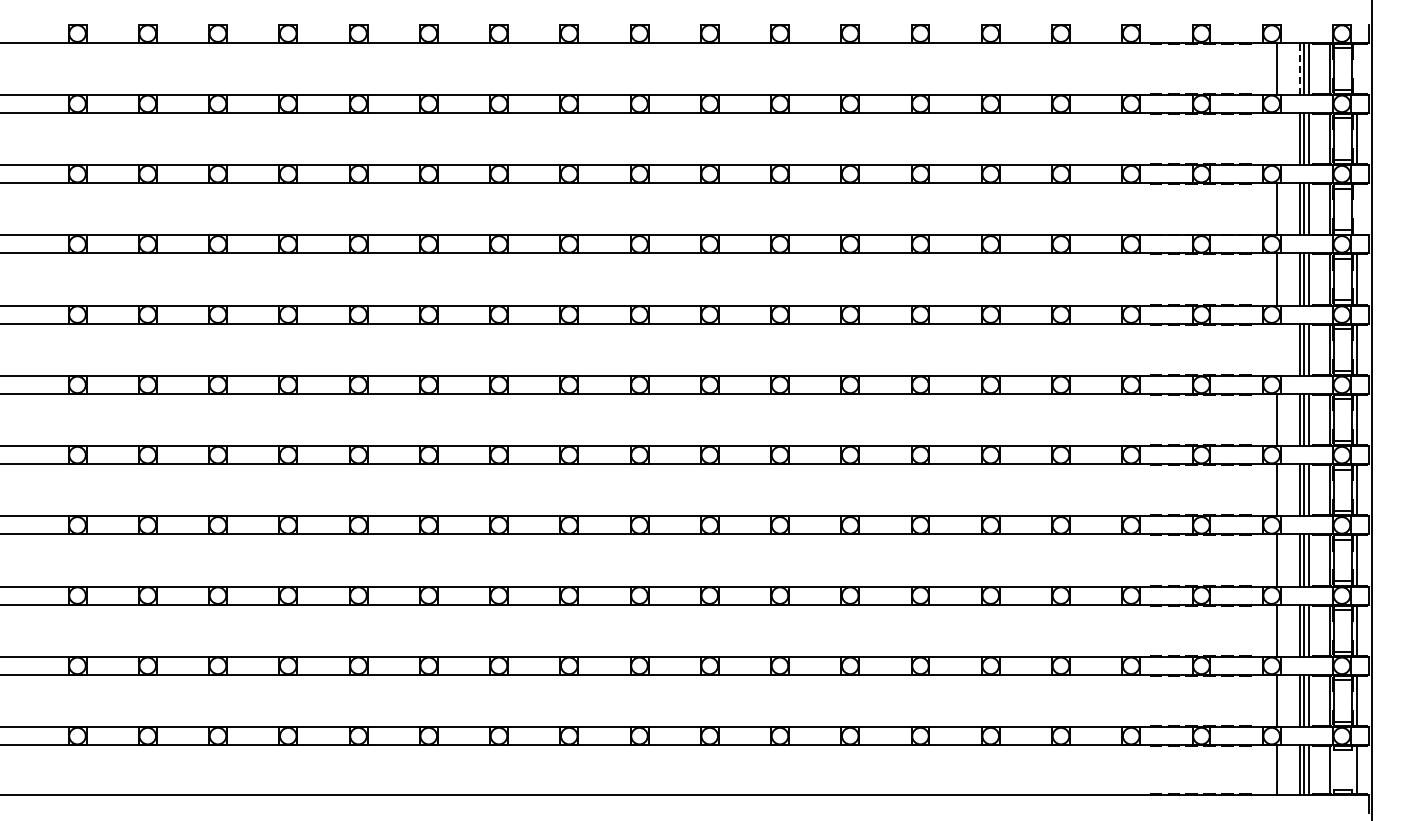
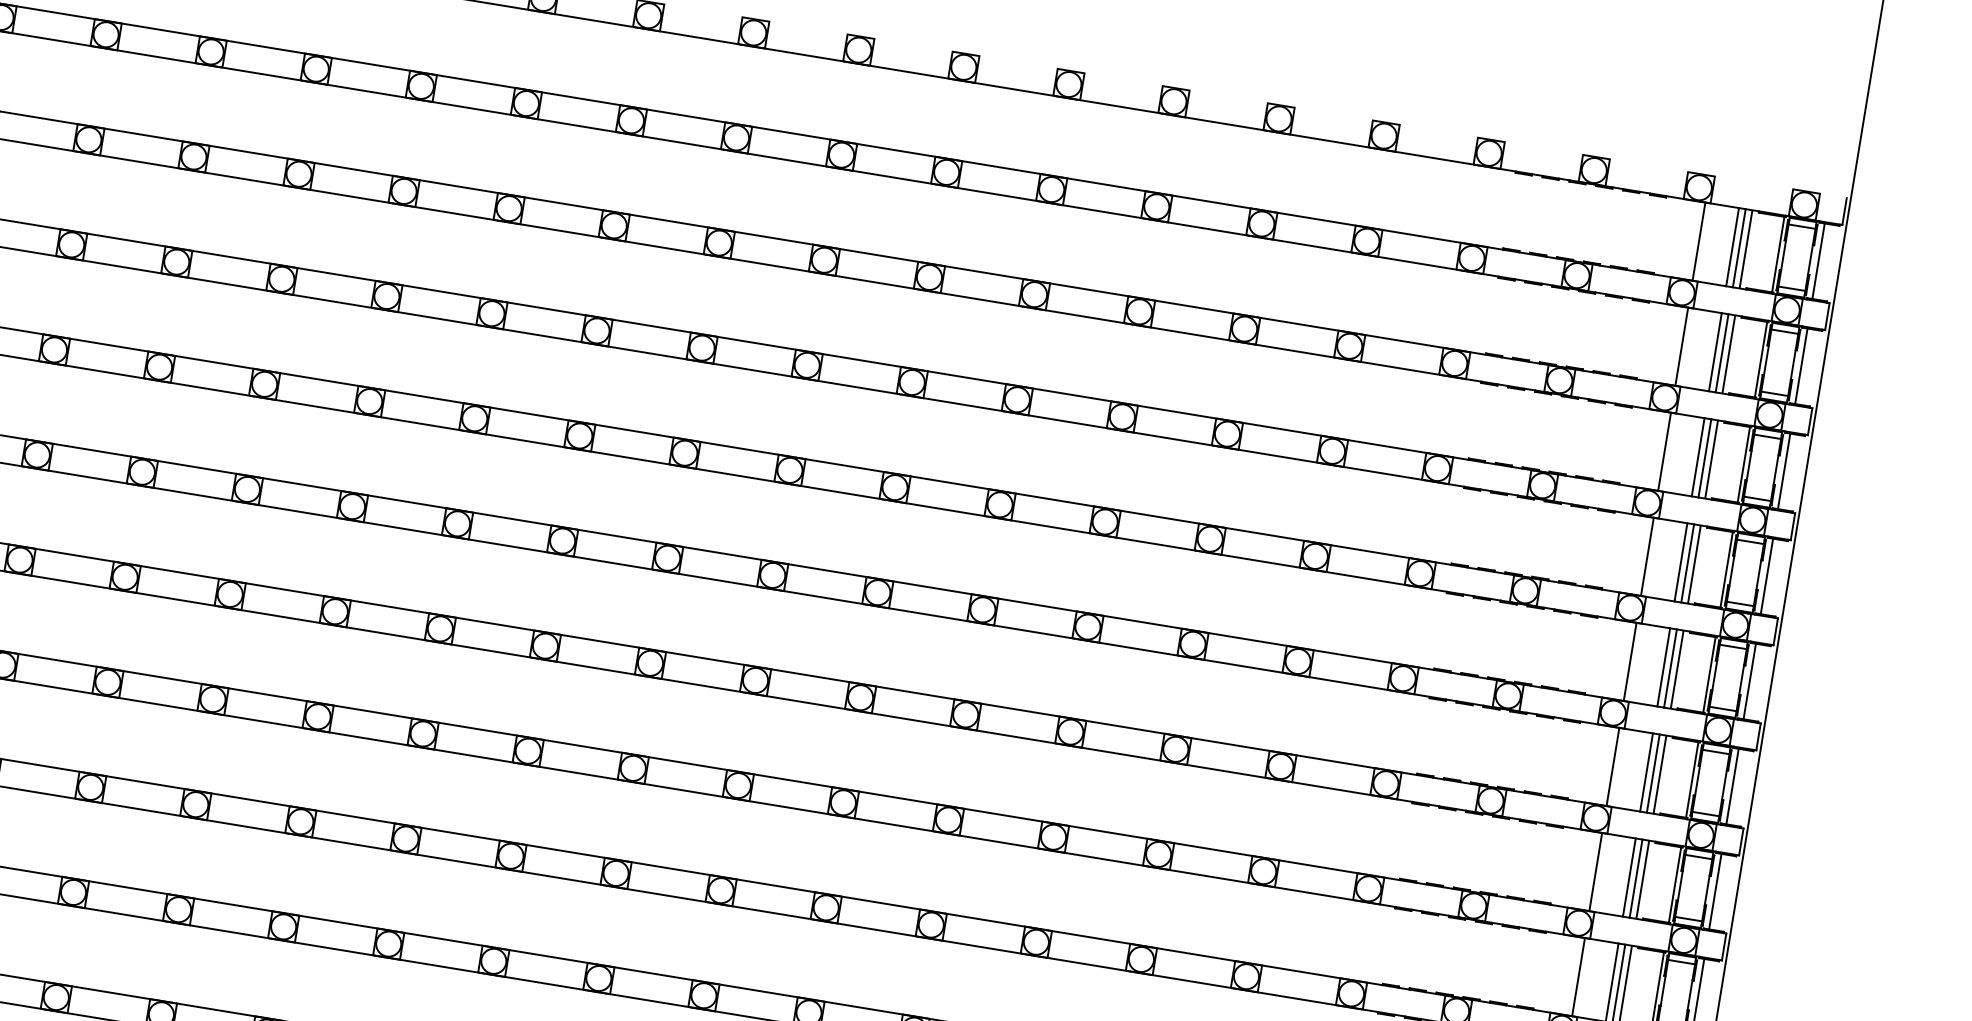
line: (1299, 68) -> (1732, 246), dashed -> solid
line: (1357, 68) -> (1819, 260), added
line: (1277, 138) -> (1682, 346), added
line: (1357, 209) -> (1784, 471), added
line: (1277, 349) -> (1630, 661), added

